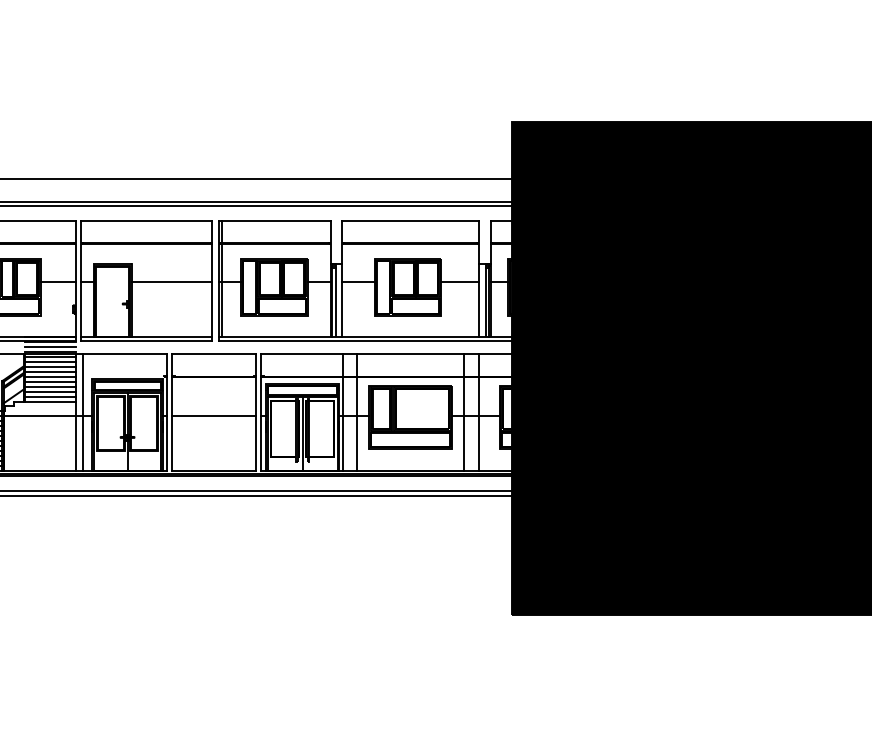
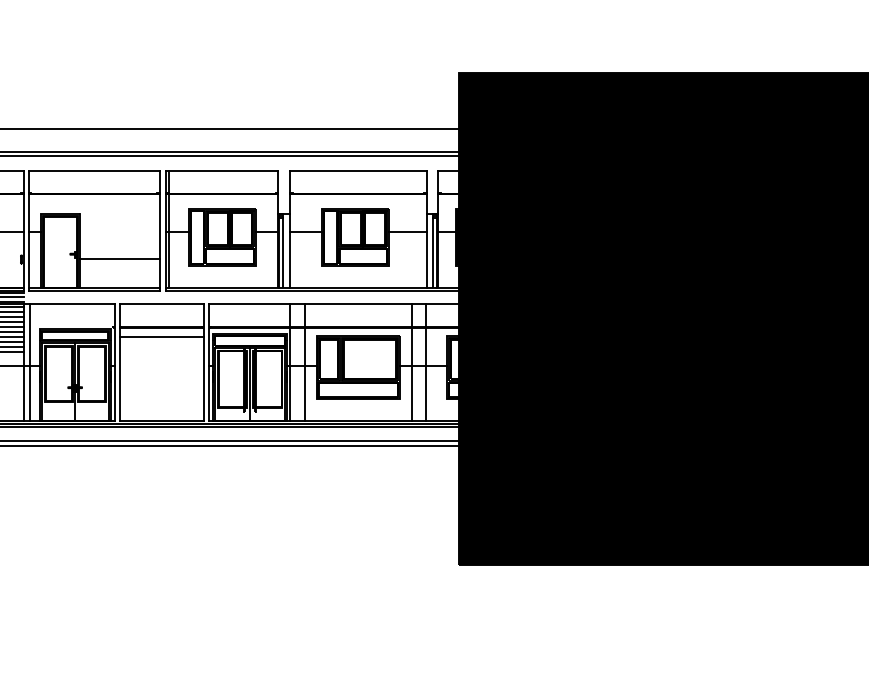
line: (172, 282) -> (120, 259), moved
line: (213, 415) -> (161, 336), moved

